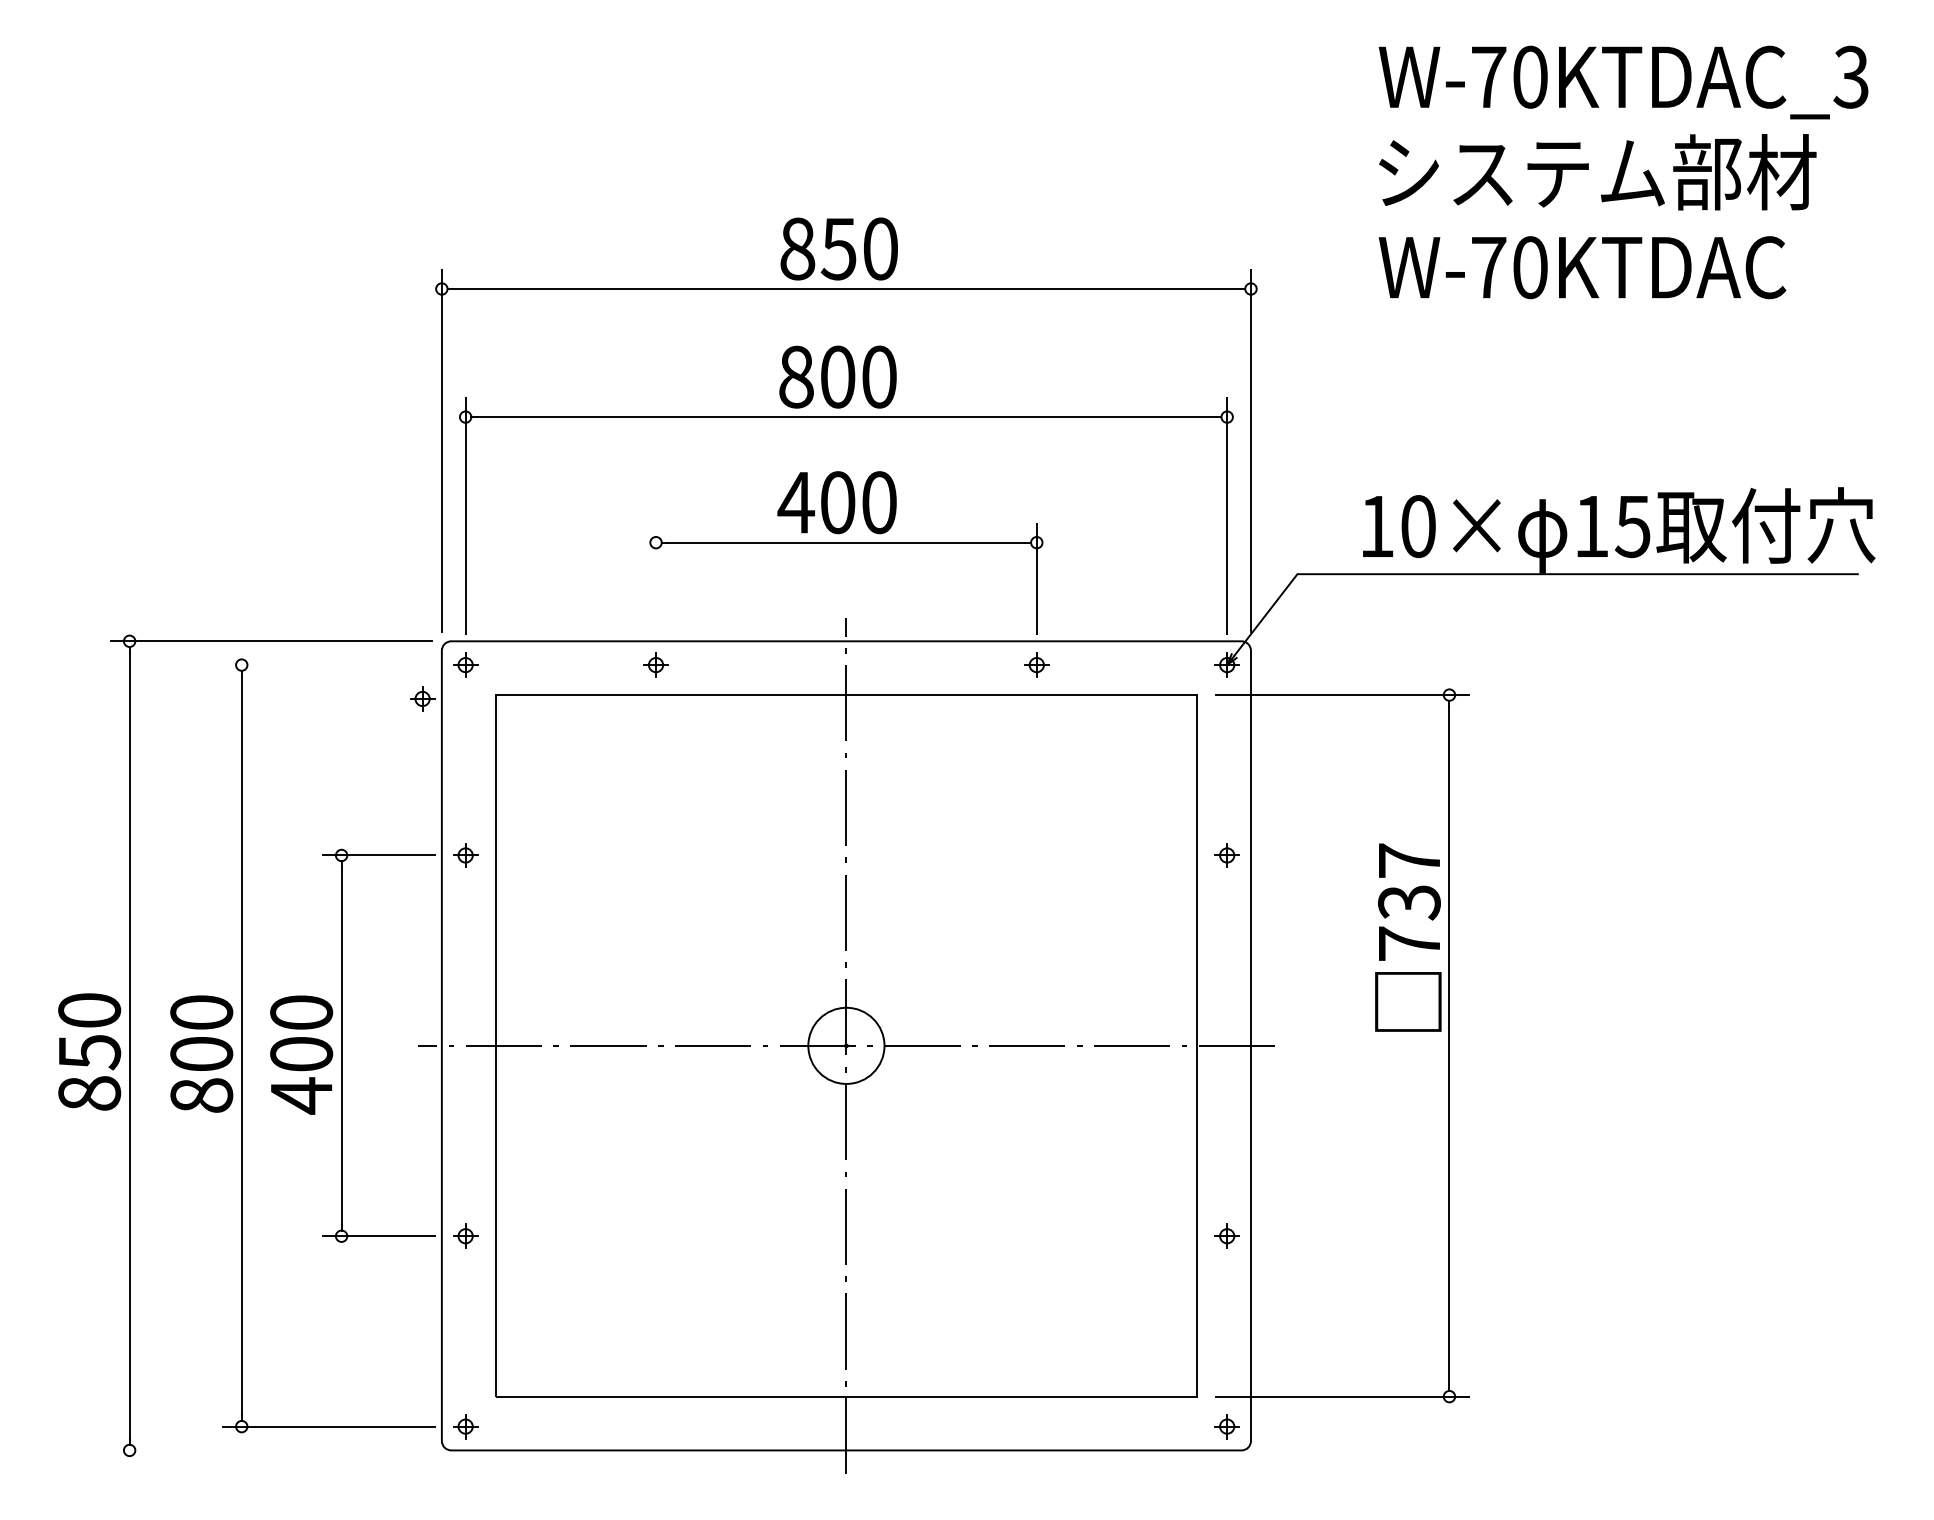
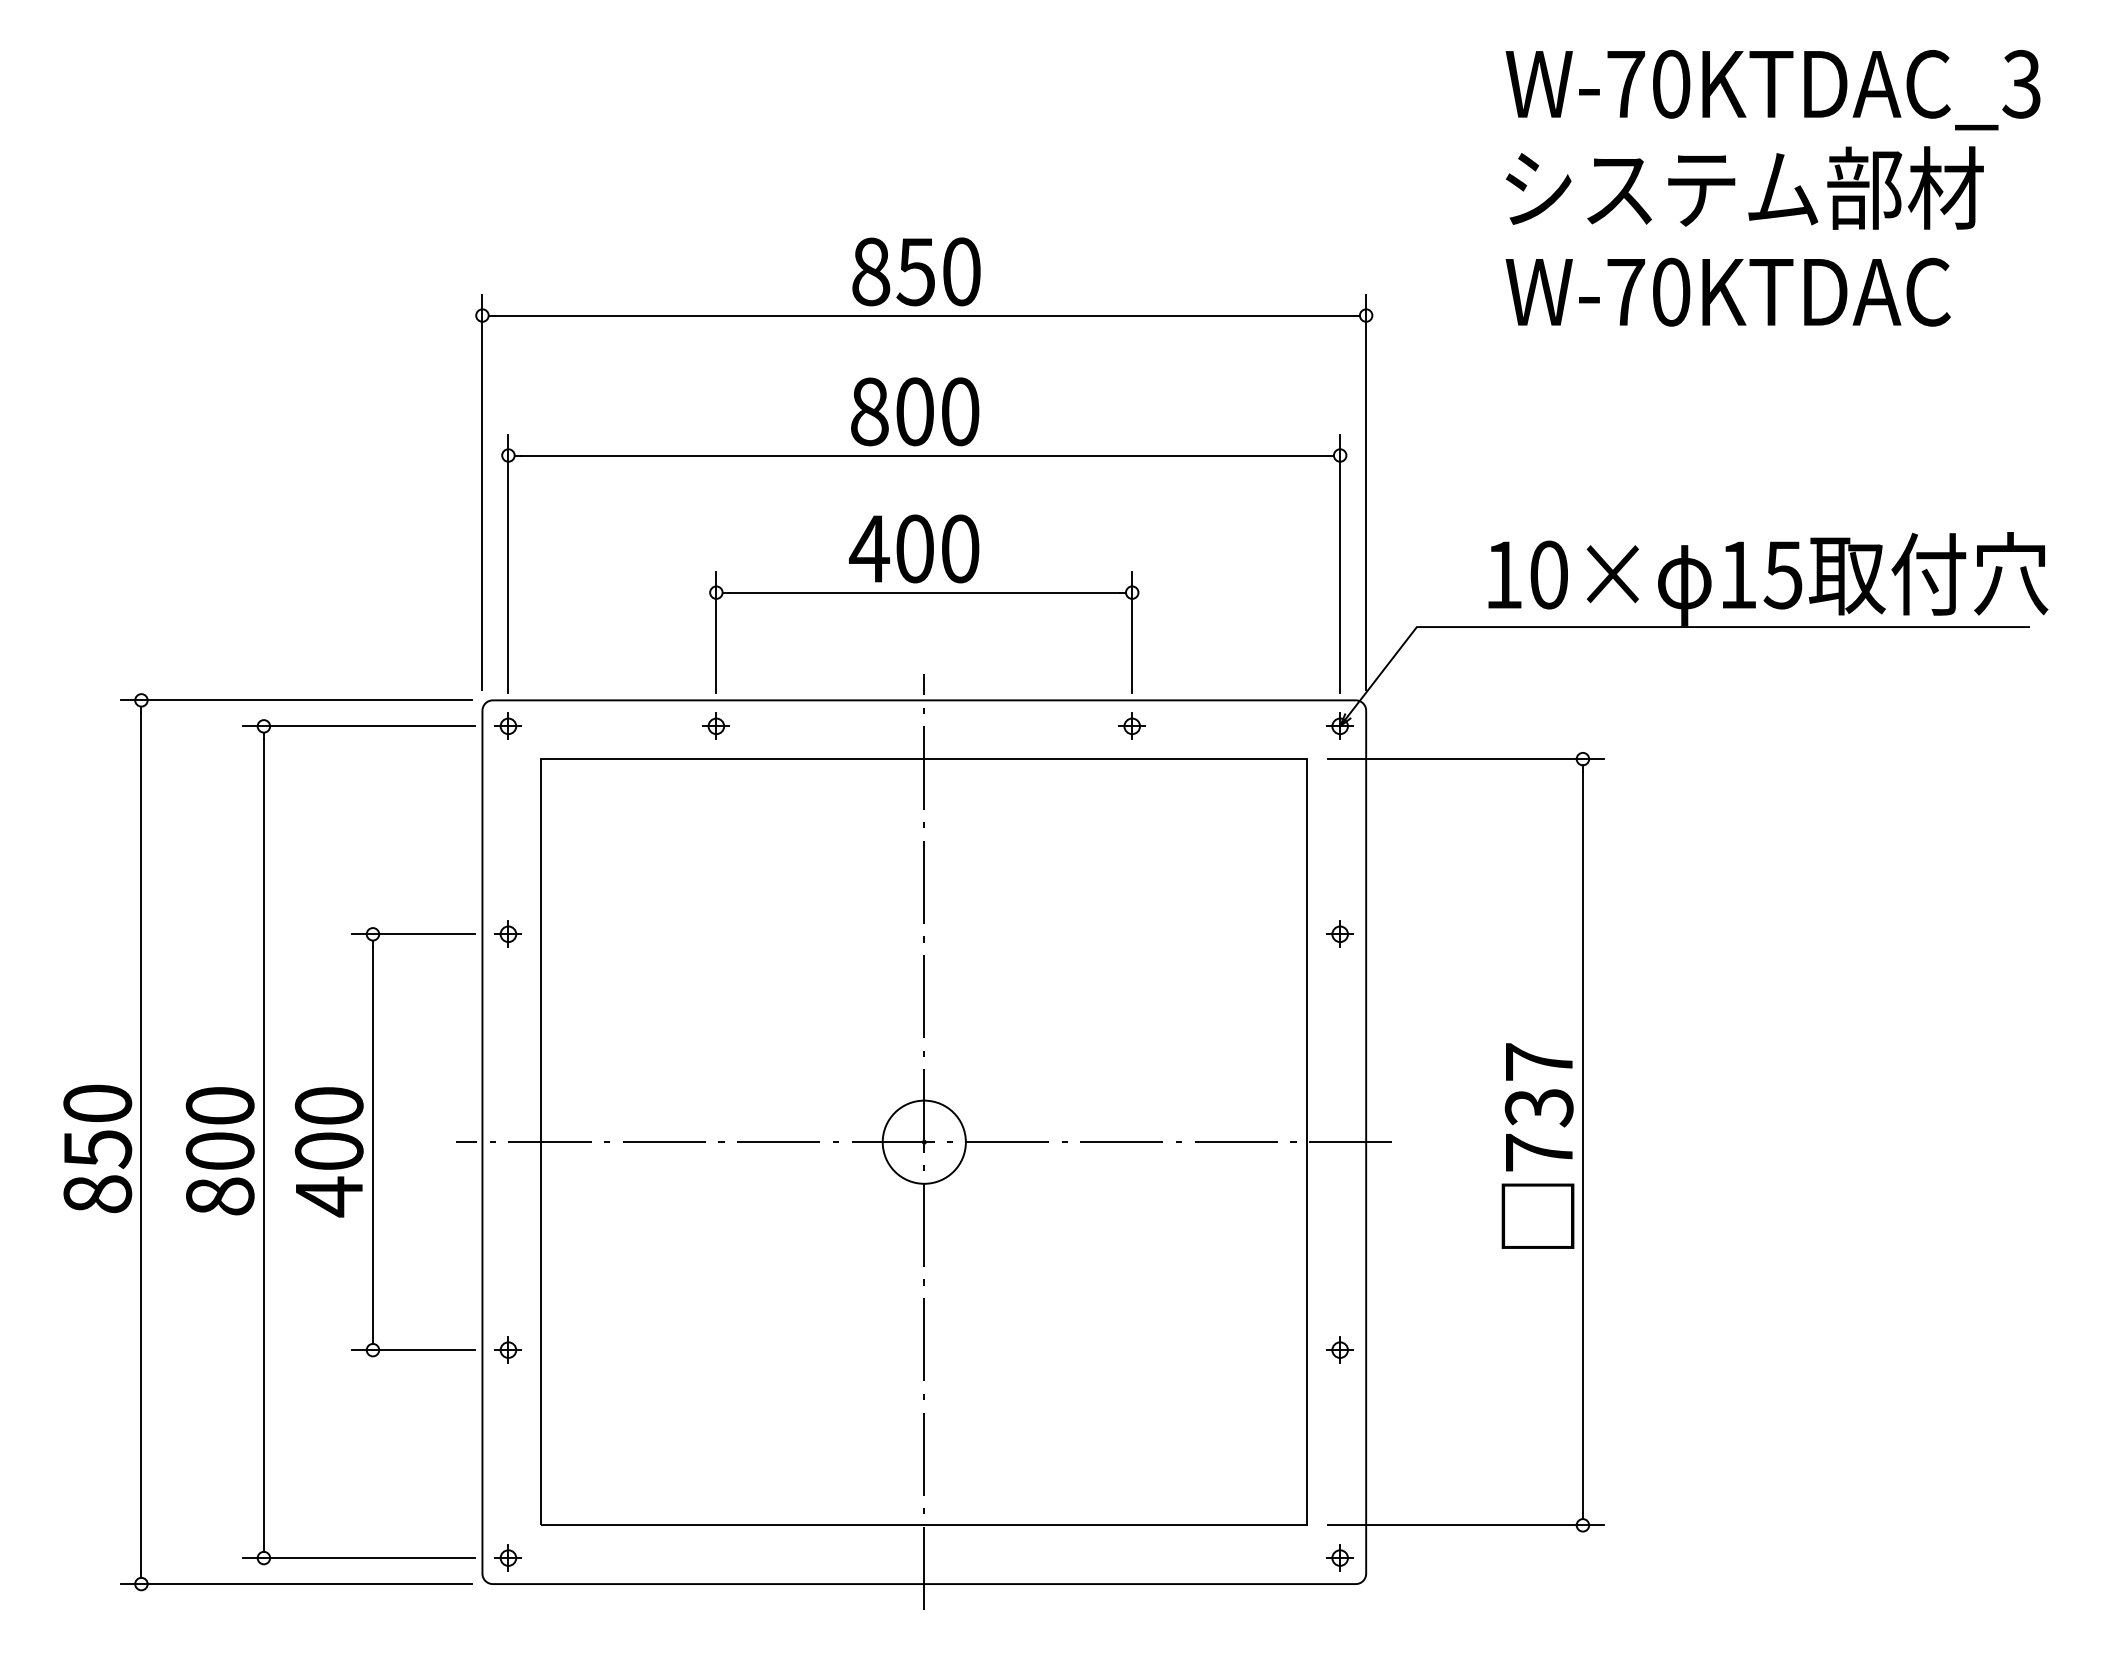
line: (656, 578) -> (716, 631), added
line: (328, 665) -> (358, 726), added
part: (421, 698) -> (460, 762), removed
text: (1407, 937) -> (1537, 1145), moved
line: (271, 1450) -> (296, 1584), added

